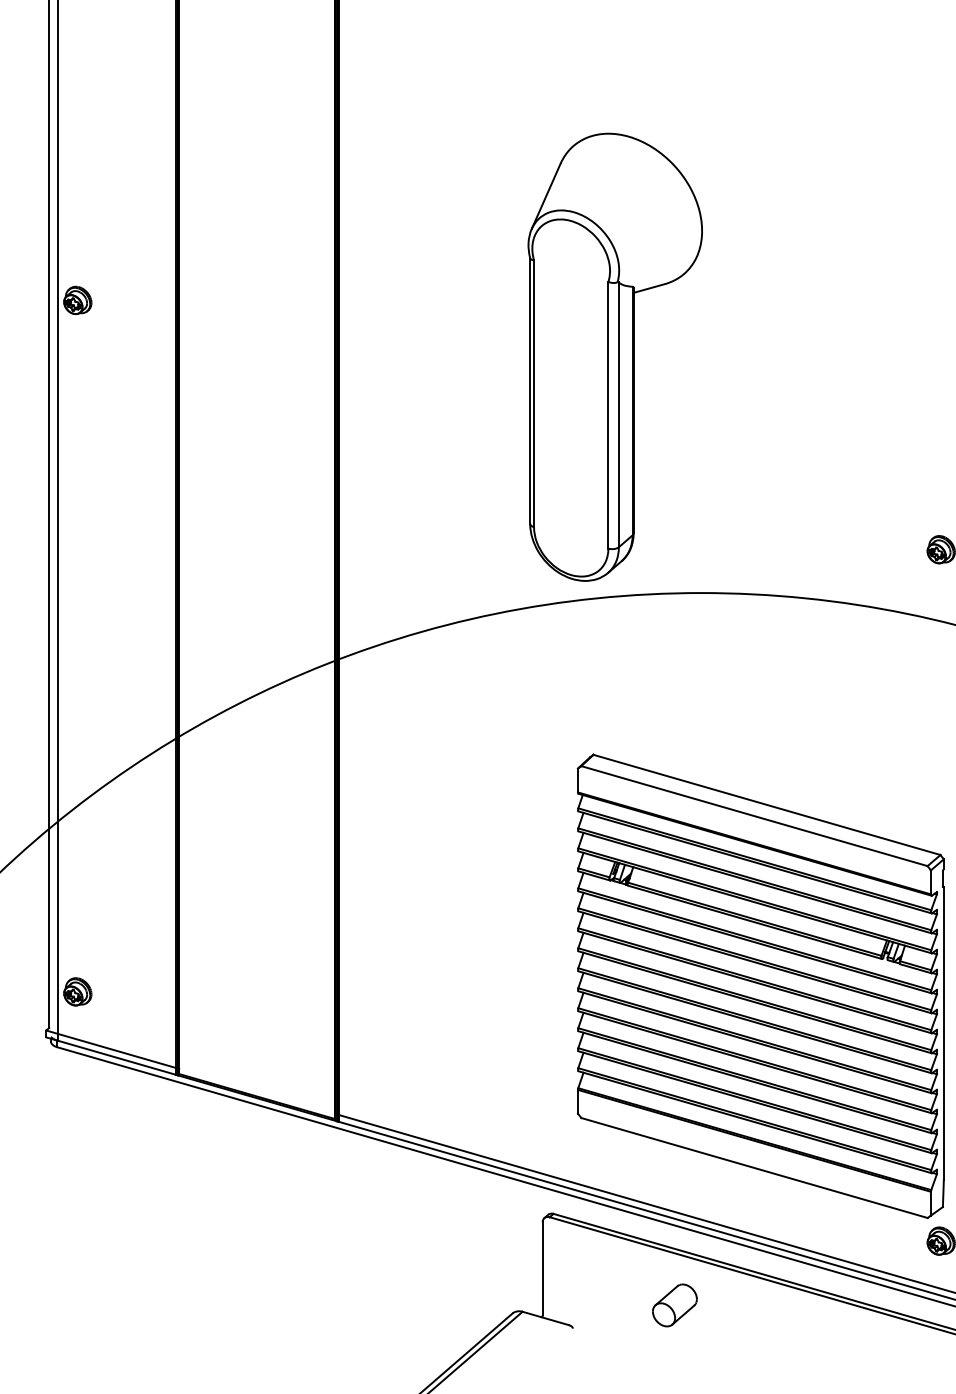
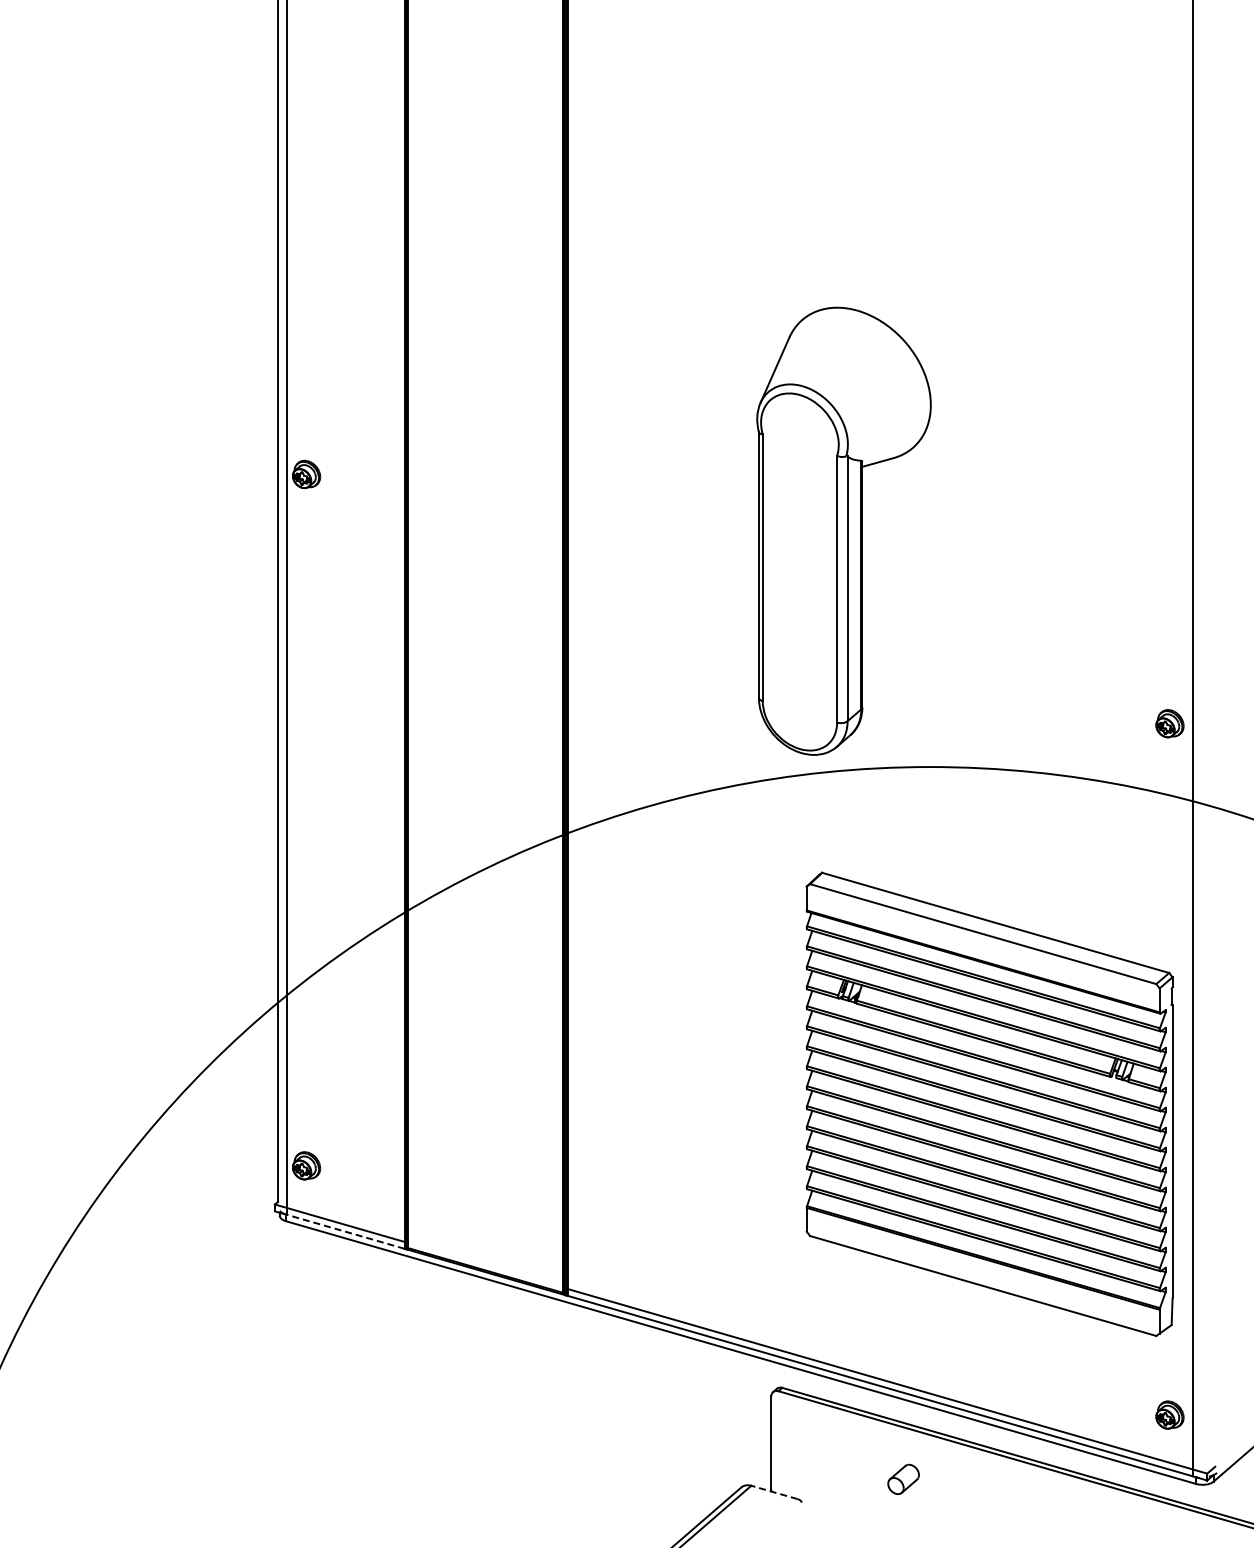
part: (760, 986) -> (989, 1104), moved
line: (116, 1057) -> (345, 1231), solid -> dashed
part: (674, 1305) -> (903, 1479), size x0.7
line: (544, 1318) -> (773, 1492), solid -> dashed

